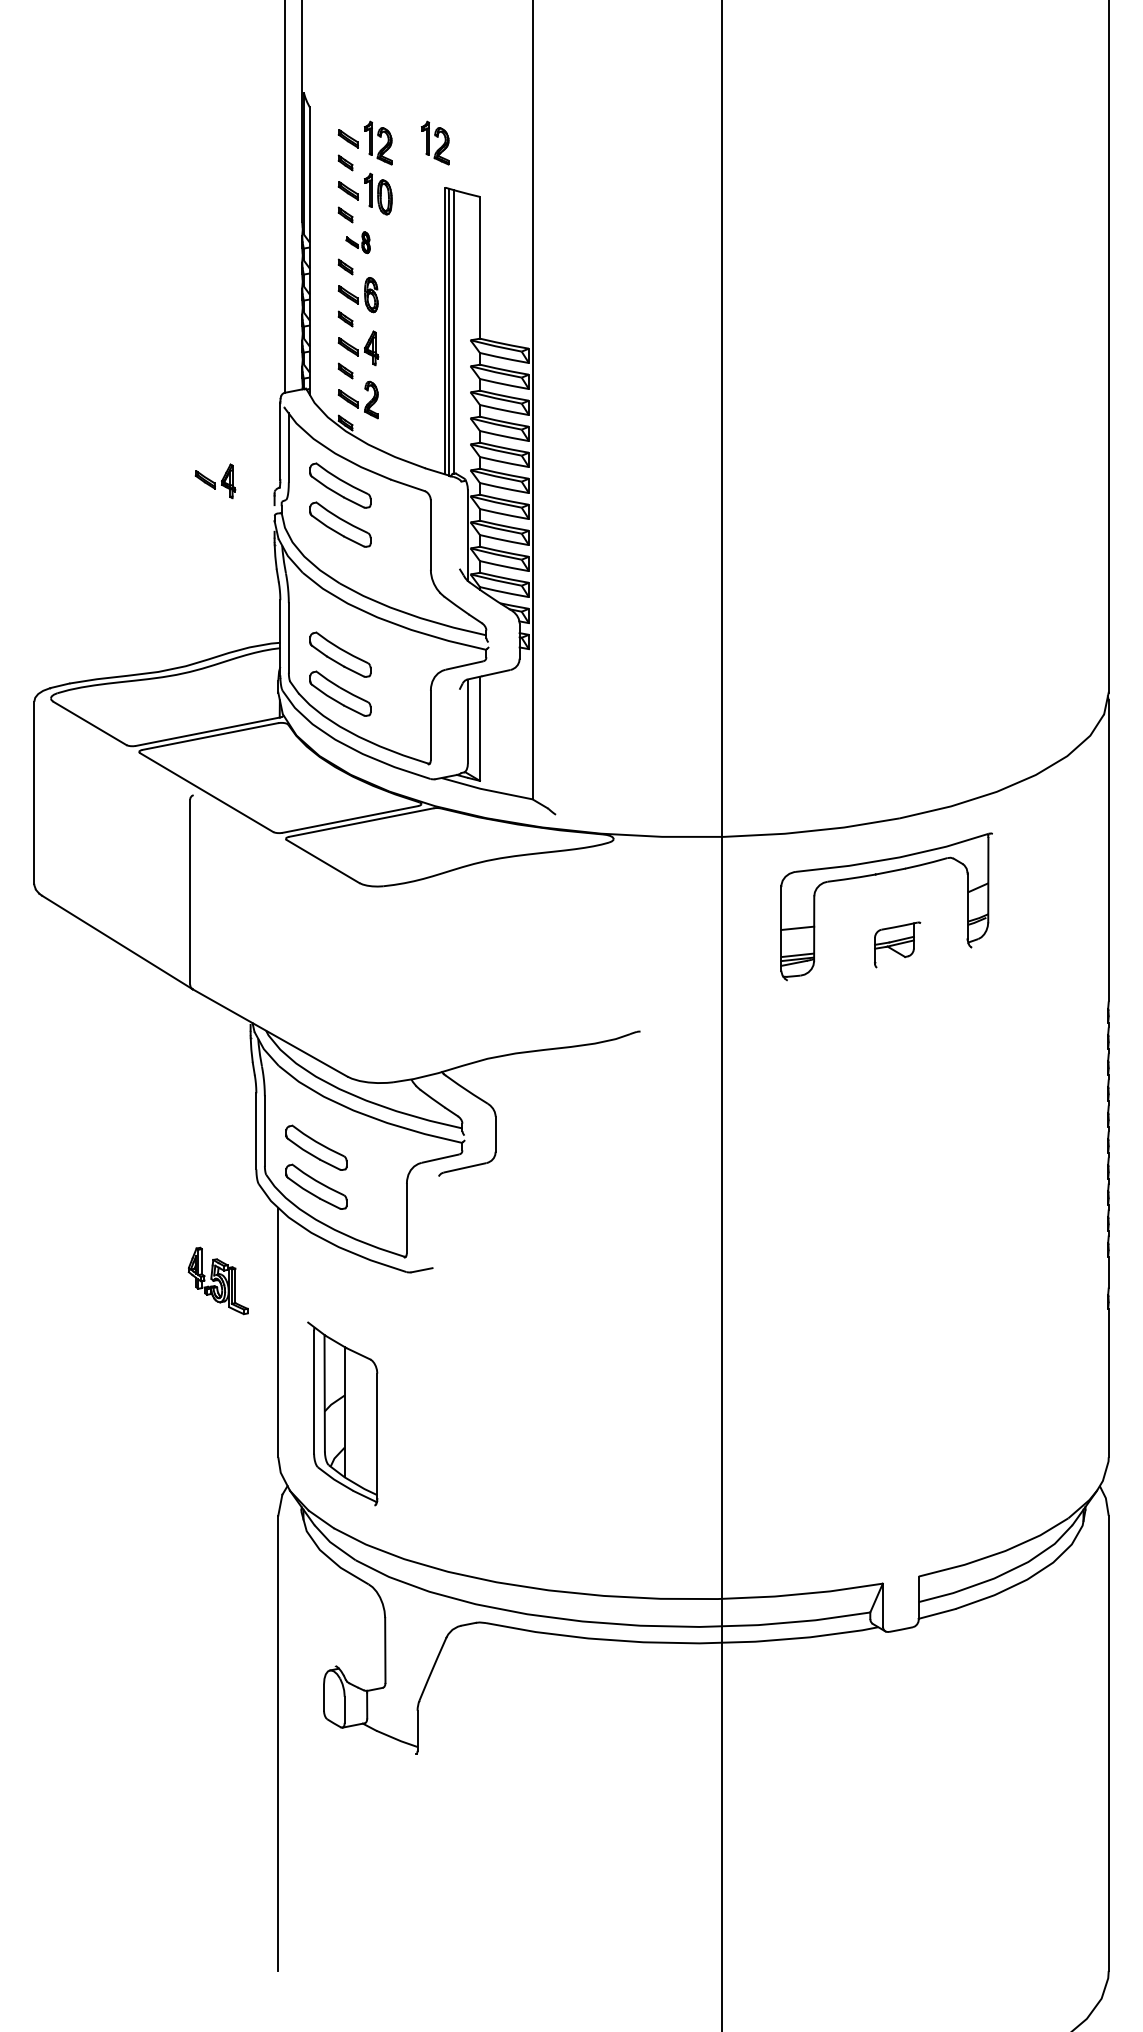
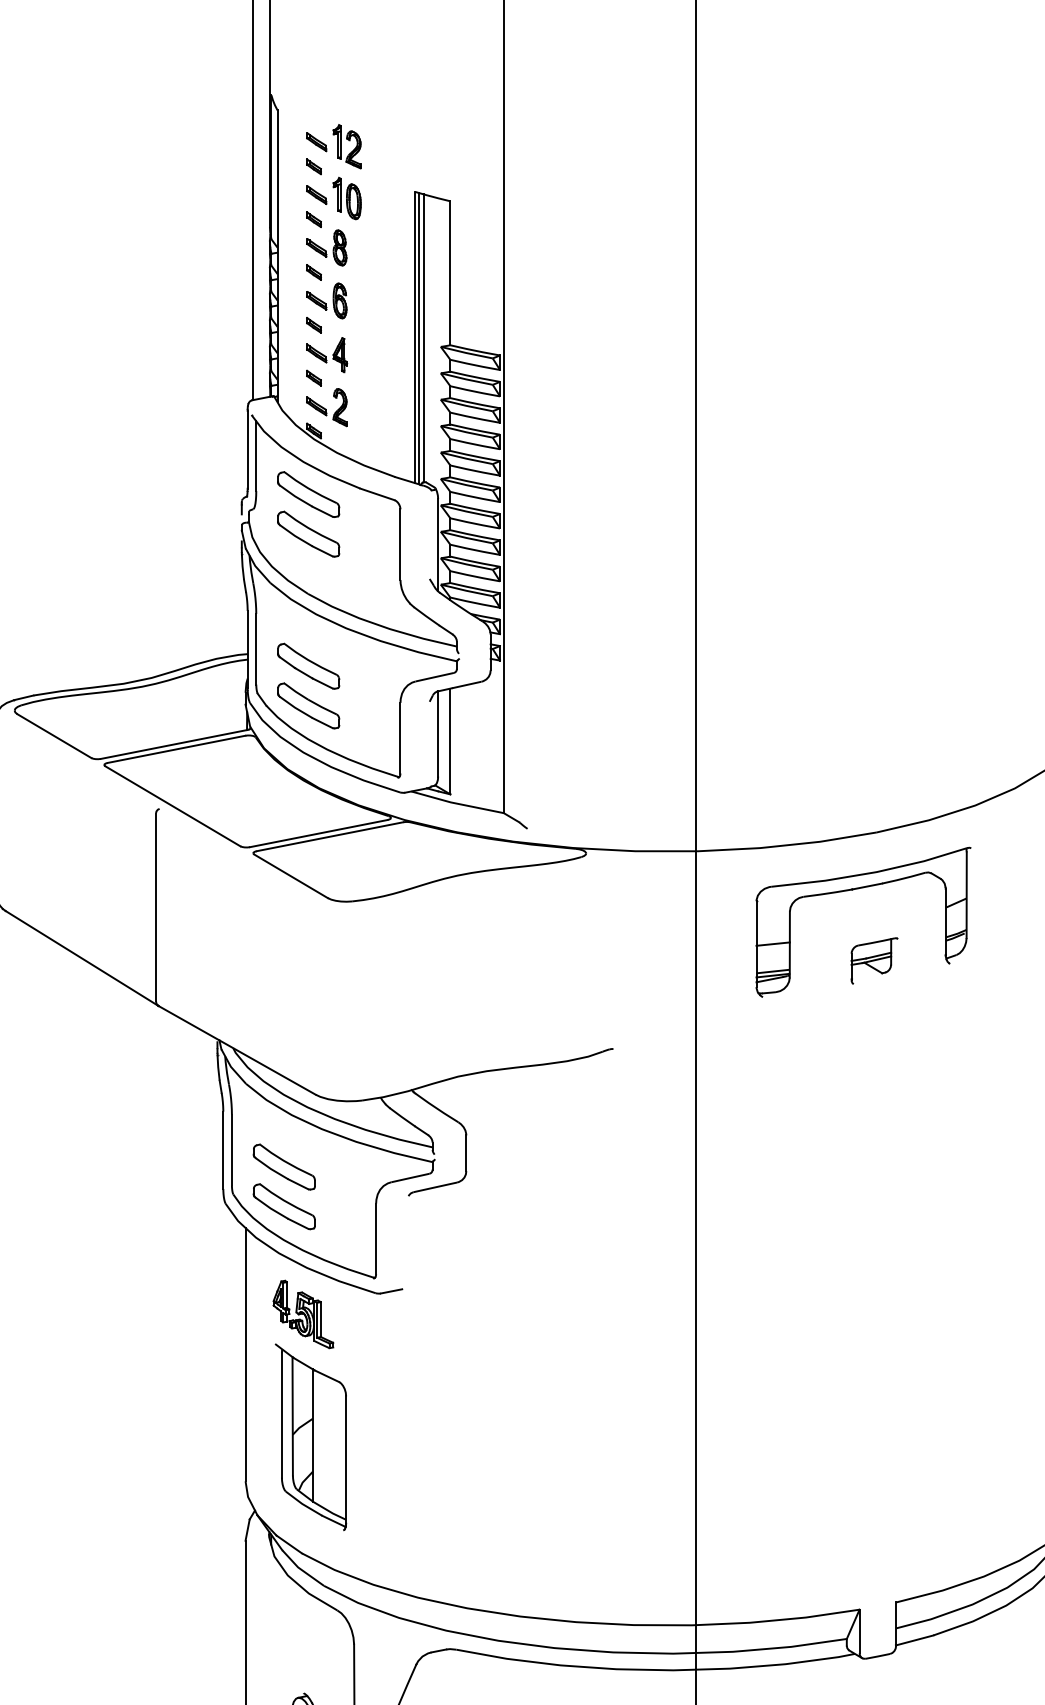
part: (435, 142) -> (405, 146), removed
part: (357, 242) -> (326, 247), size x1.67
part: (215, 481) -> (181, 490), removed
part: (217, 1280) -> (302, 1313), moved

